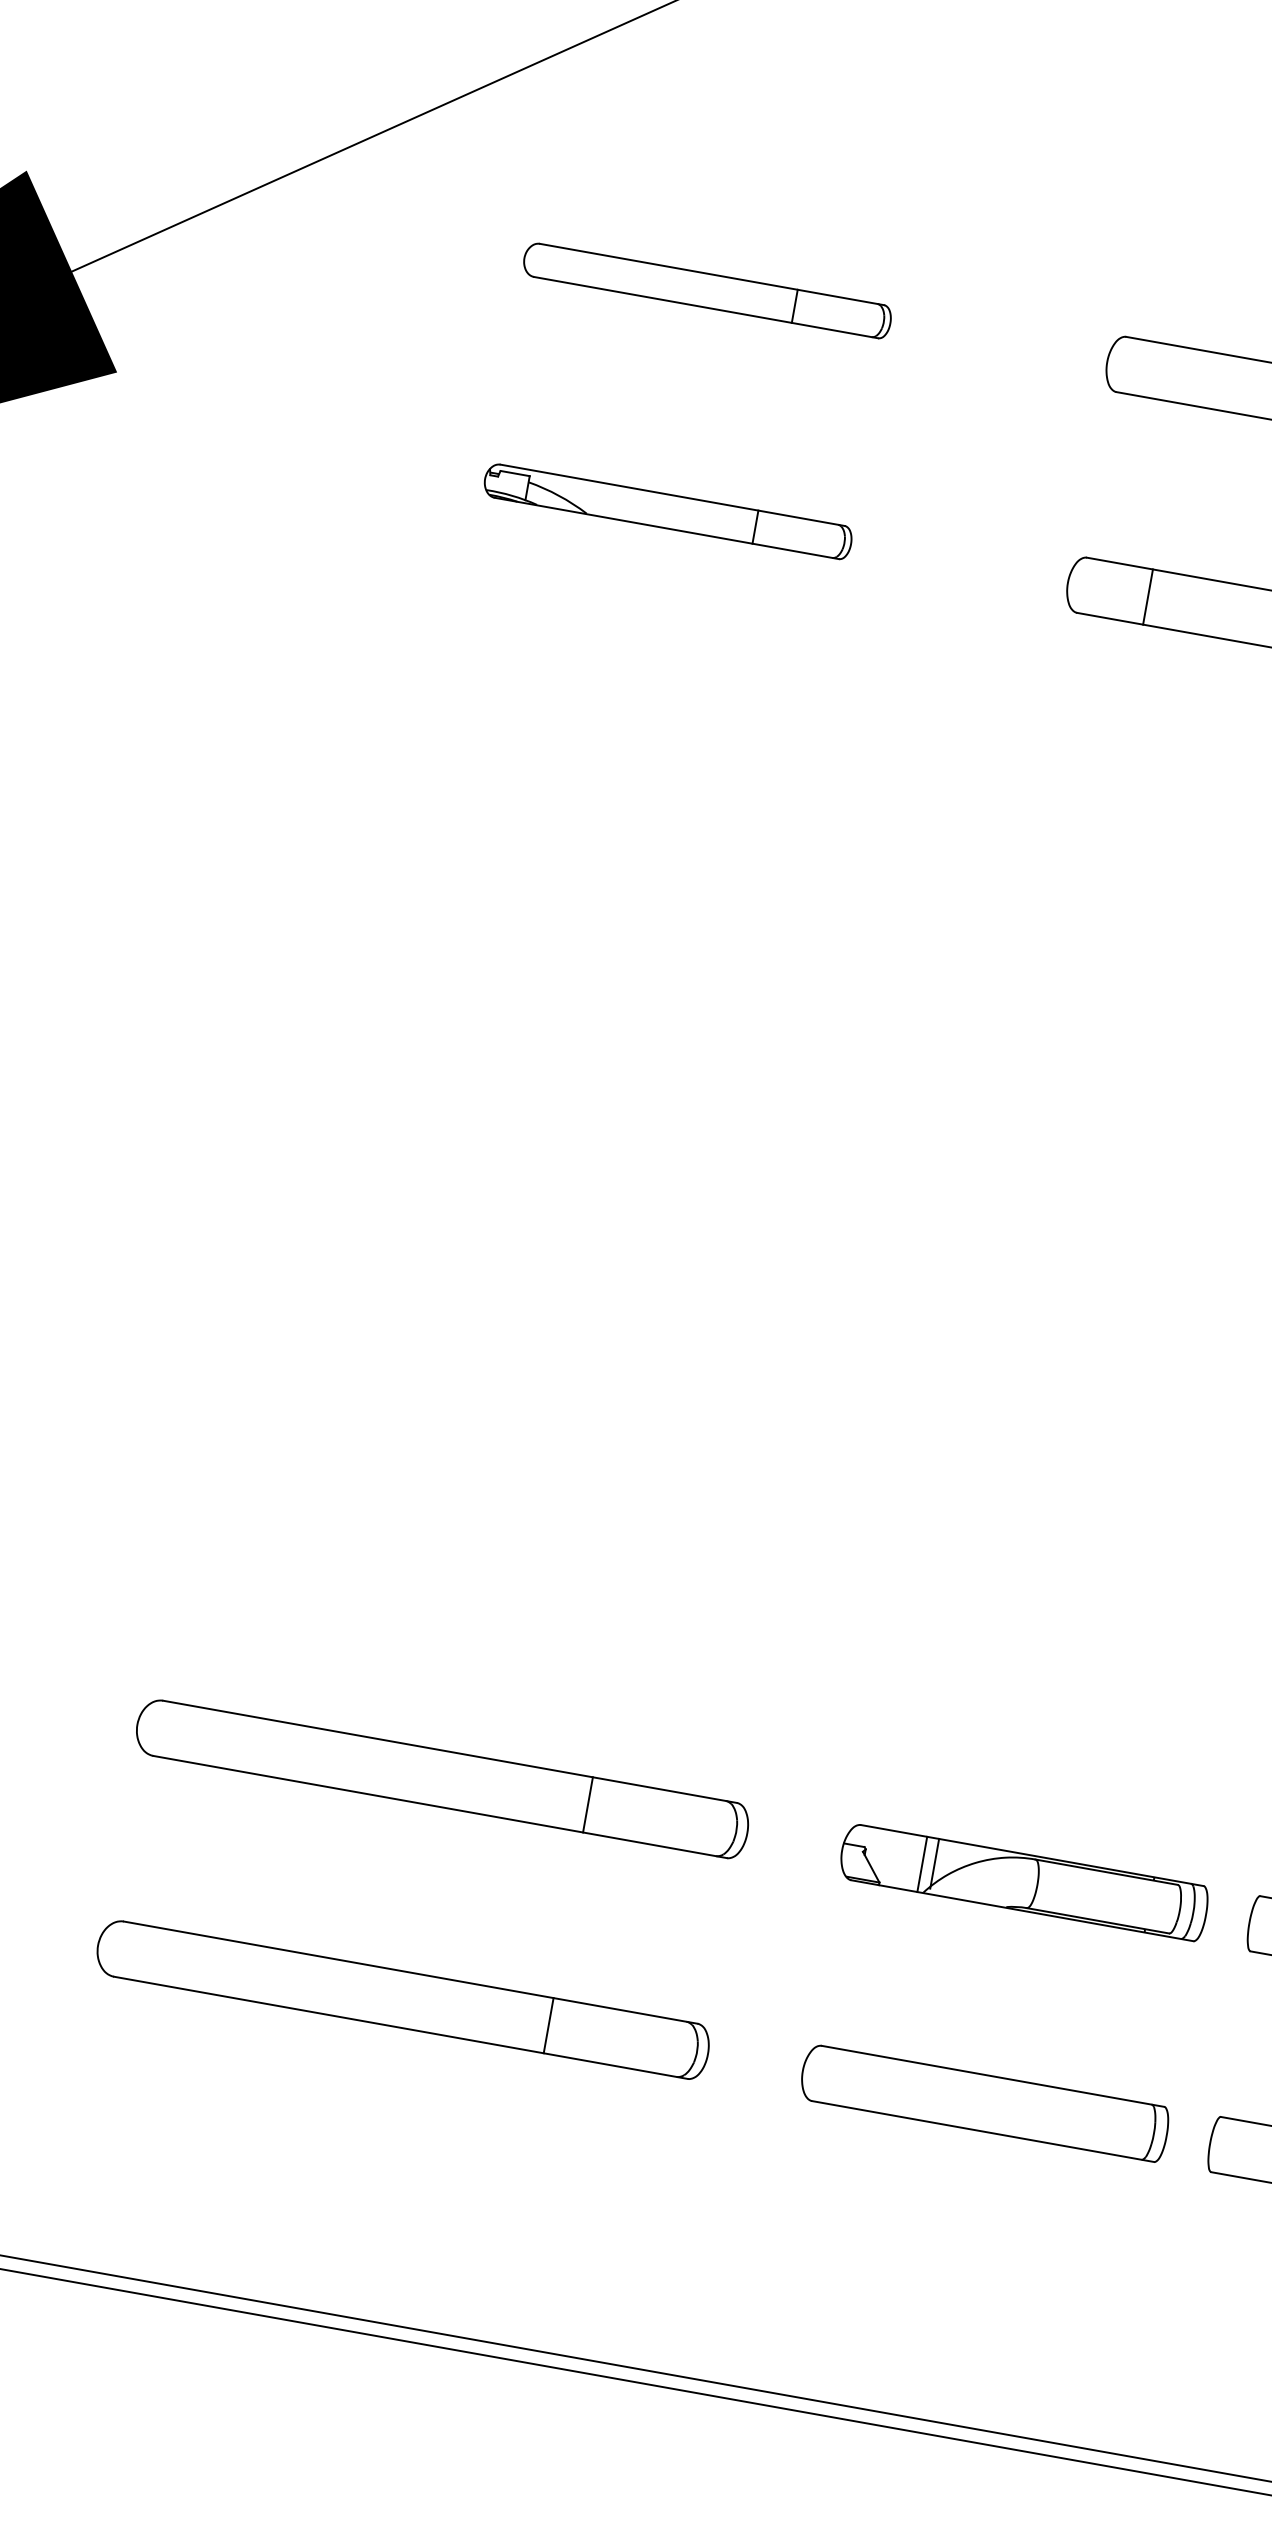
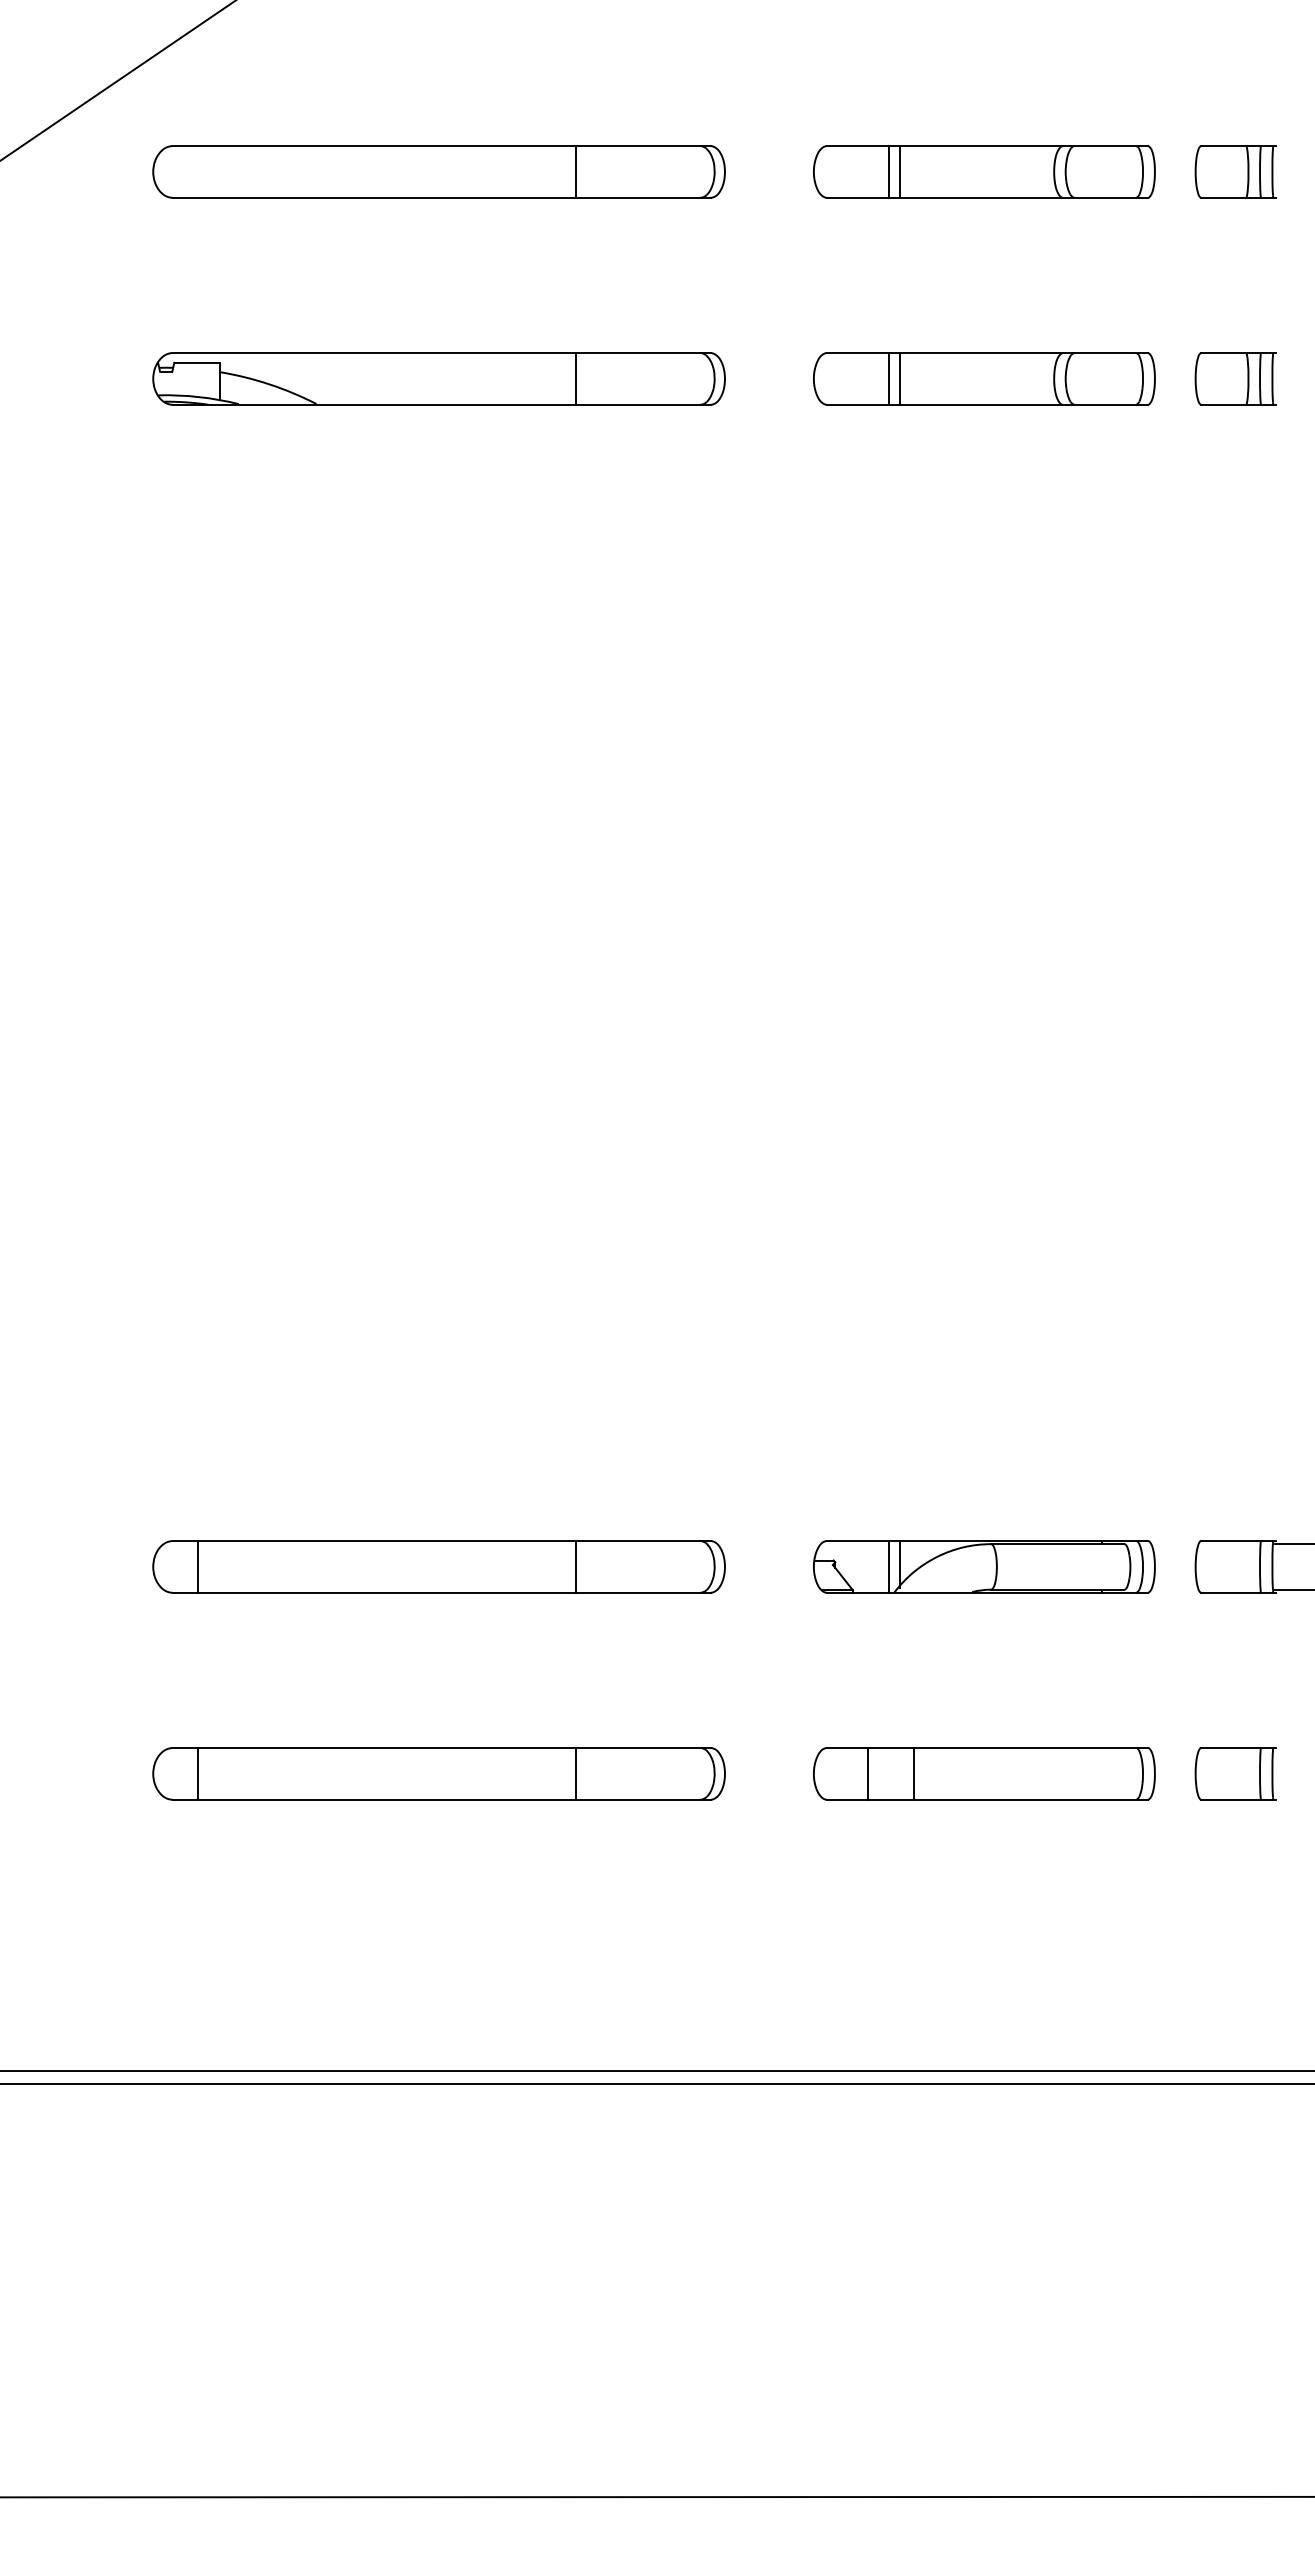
part: (706, 290) -> (438, 171), size x1.67
line: (1186, 375) -> (888, 171), added
line: (1199, 377) -> (900, 171), added
part: (667, 511) -> (438, 378), size x1.67
line: (1160, 598) -> (900, 378), added
line: (185, 1732) -> (198, 1566), added
line: (146, 1953) -> (198, 1773), added
line: (861, 2080) -> (868, 1773), added
line: (909, 2089) -> (913, 1773), added

